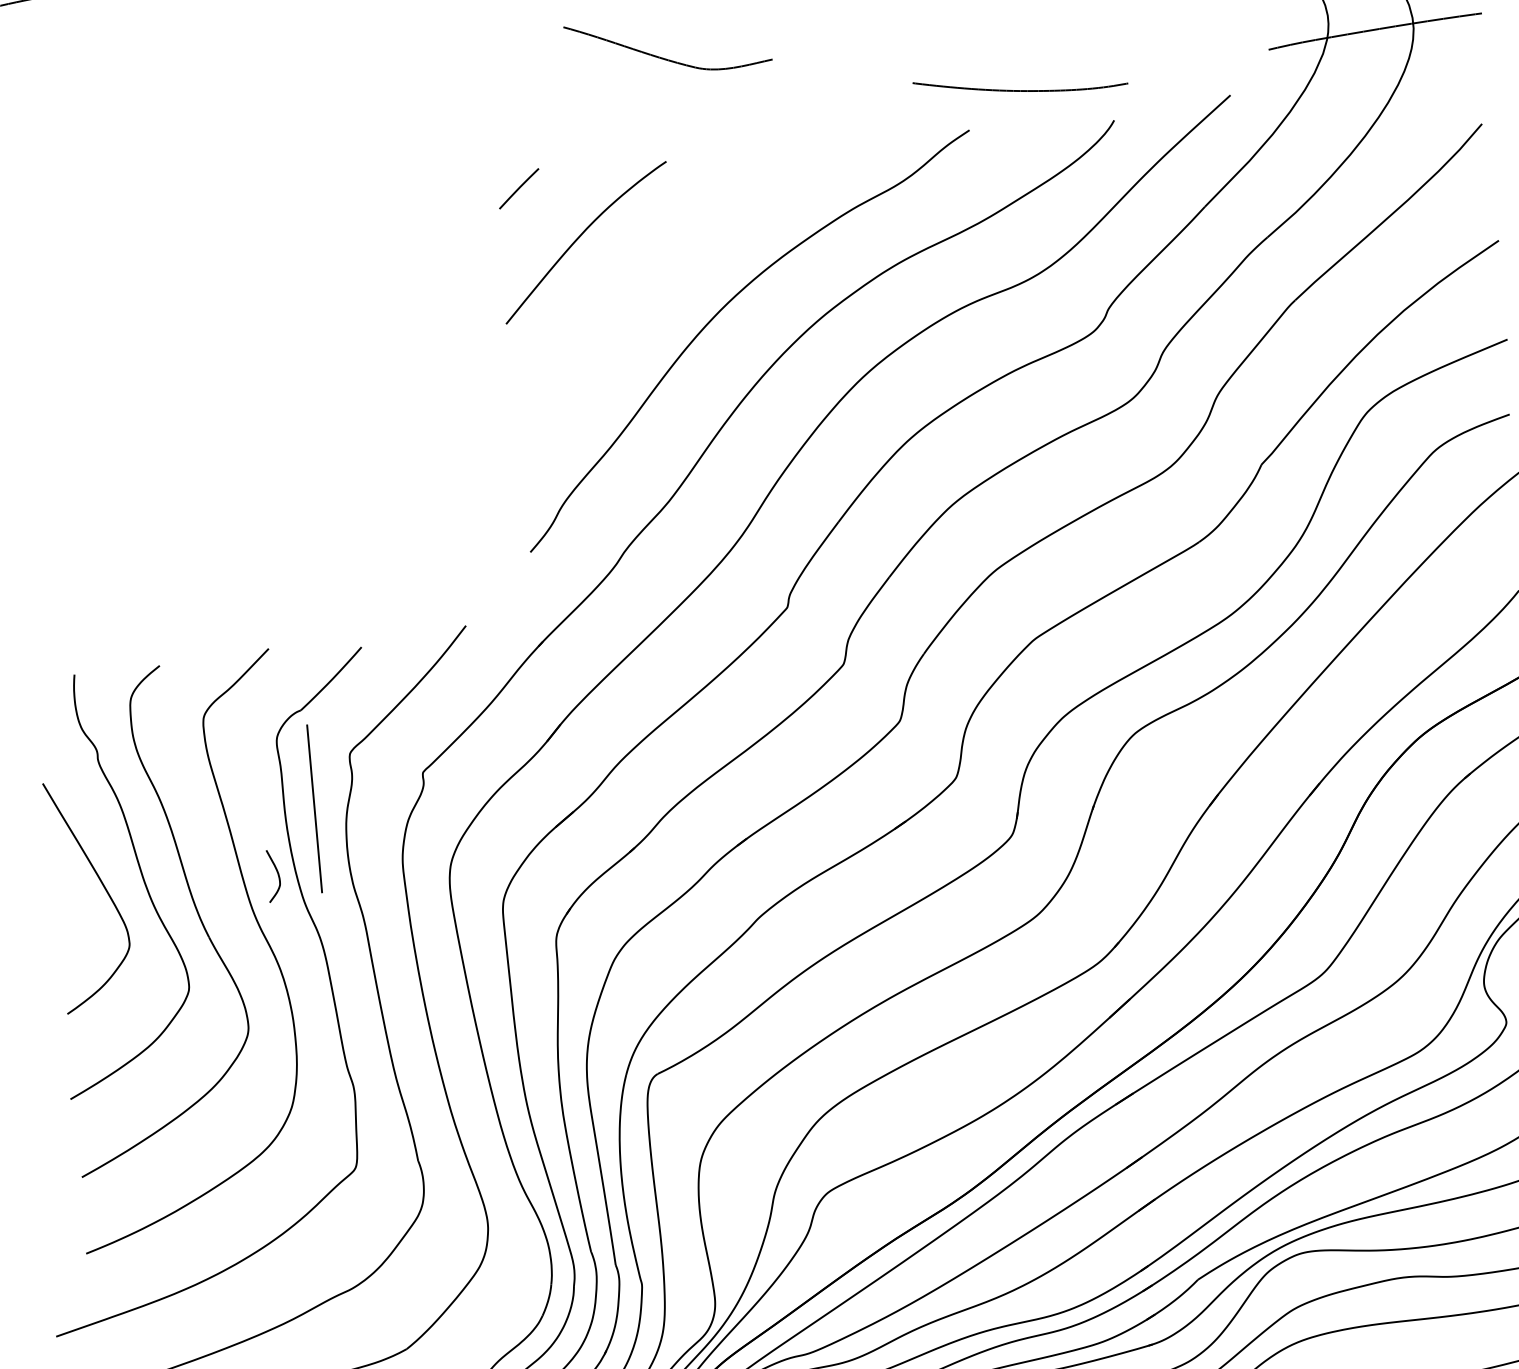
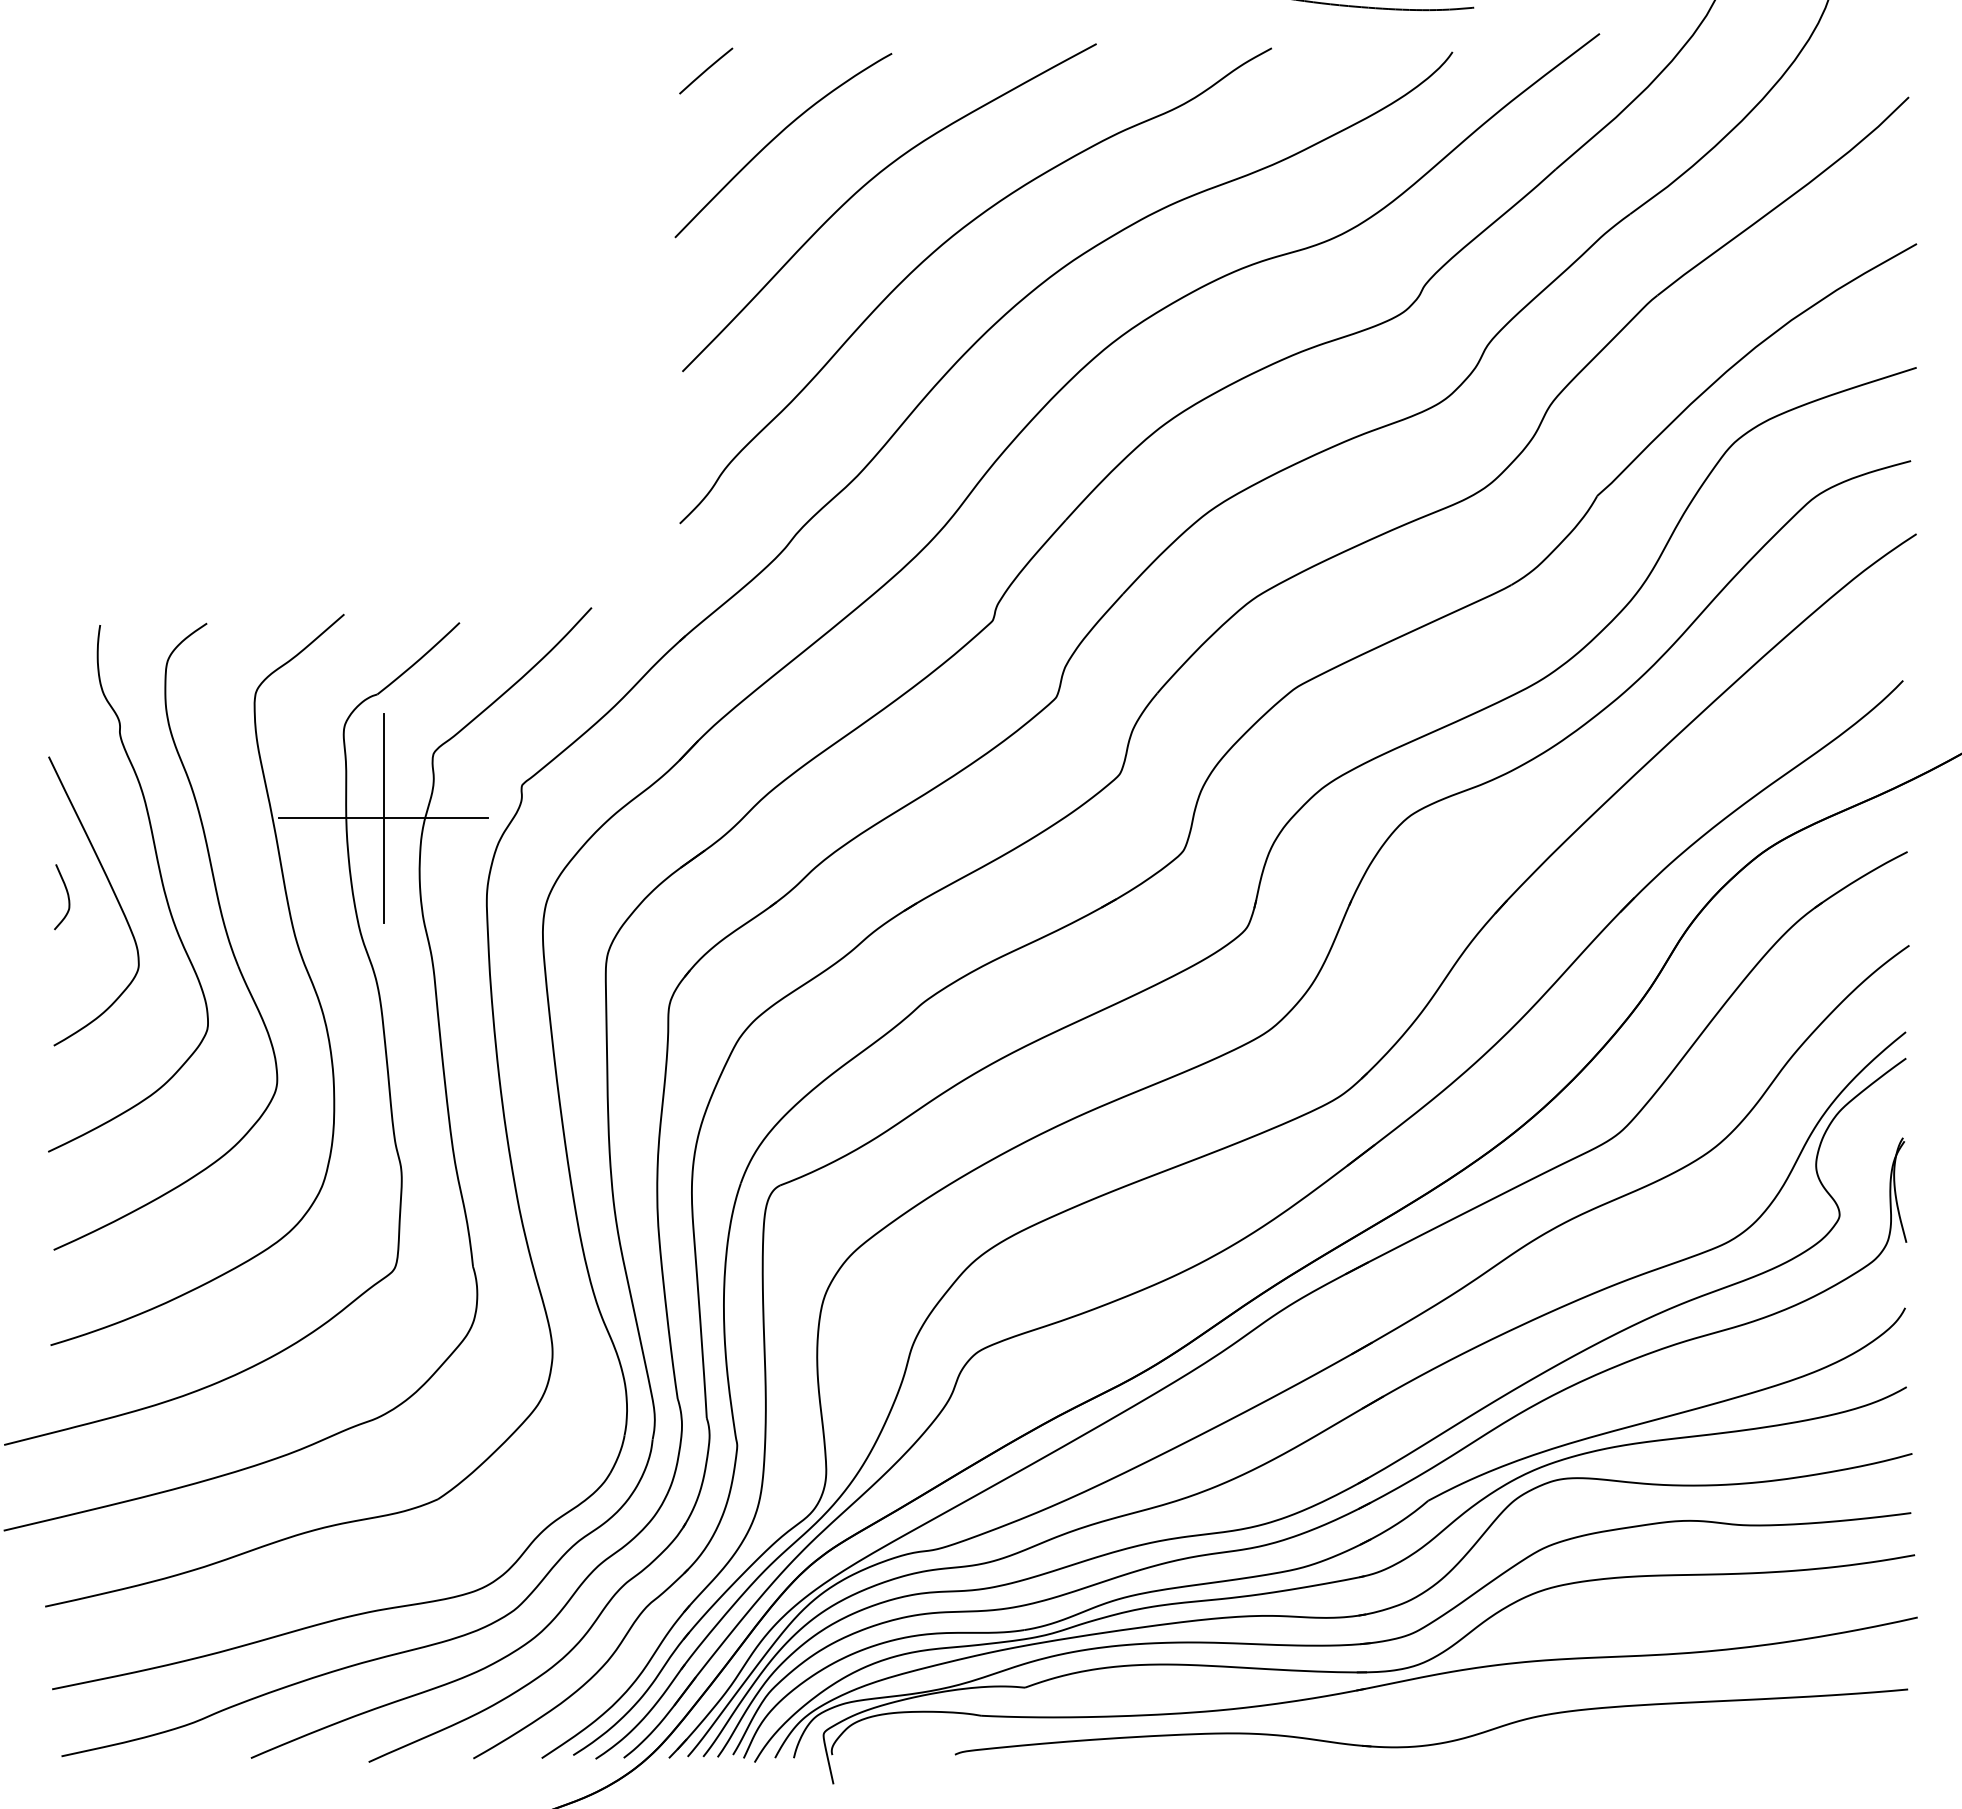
curve: (656, 267) -> (867, 184), added
line: (314, 809) -> (383, 818), added
curve: (277, 875) -> (67, 897), moved

